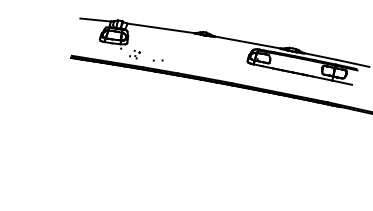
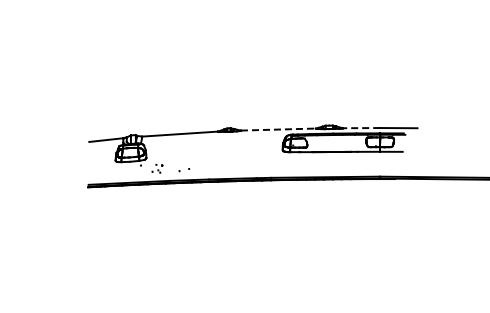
line: (247, 42) -> (278, 129), solid -> dashed
line: (320, 56) -> (361, 128), solid -> dashed

